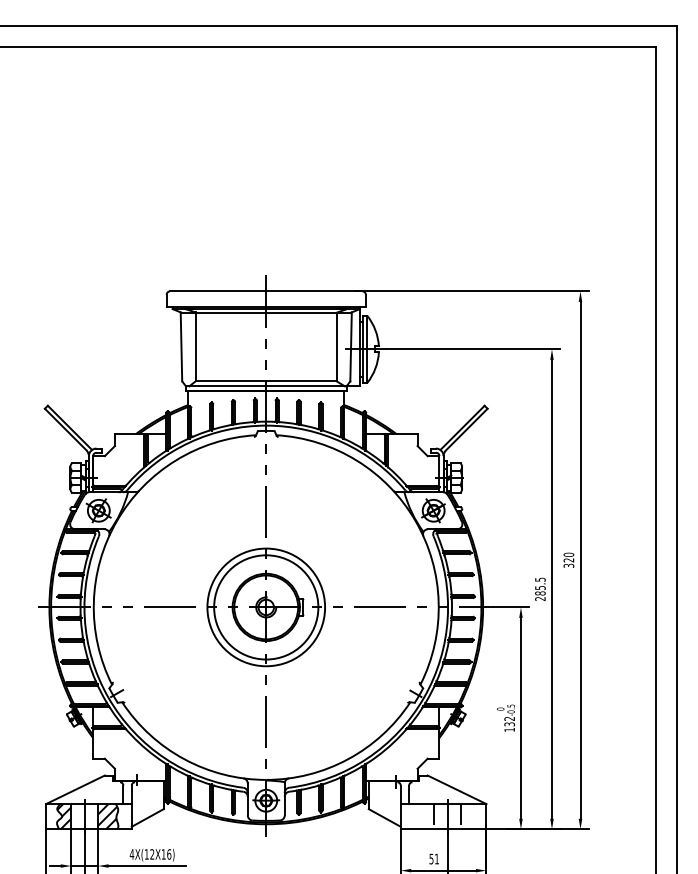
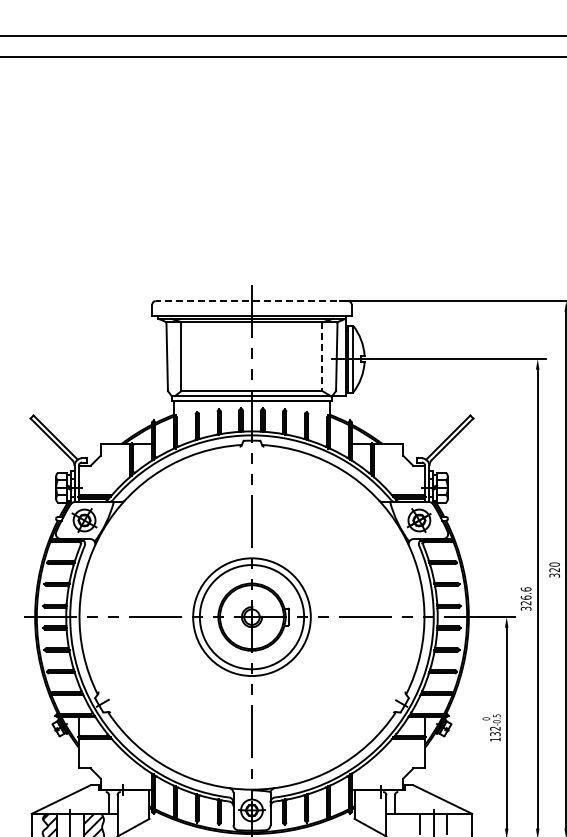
line: (265, 291) -> (251, 301), solid -> dashed
line: (336, 347) -> (322, 357), solid -> dashed
text: (540, 588) -> (526, 598), 285.5 -> 326.6

